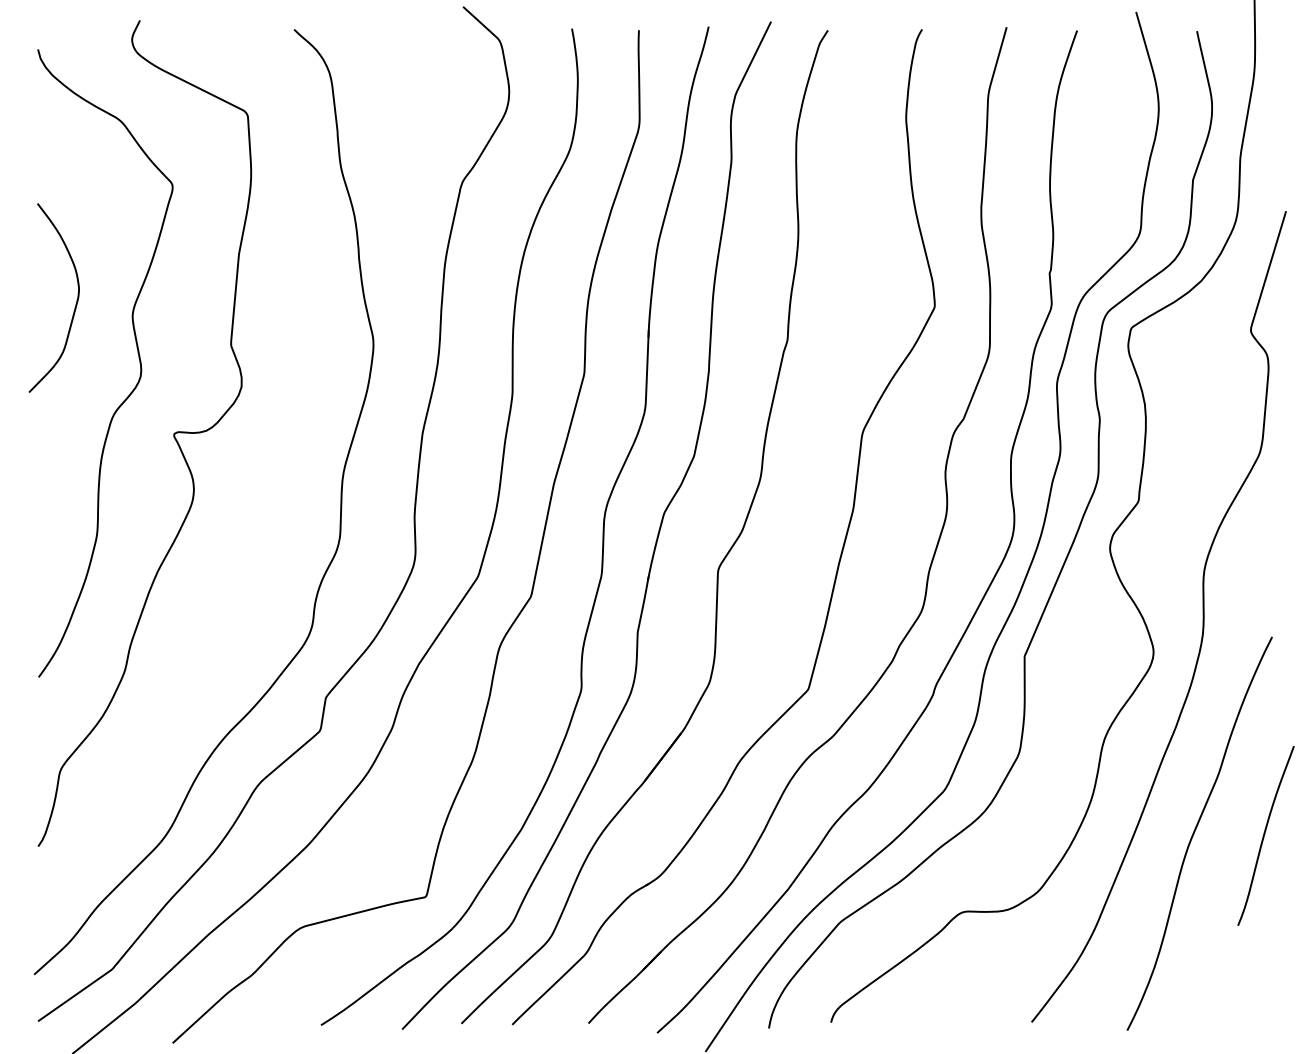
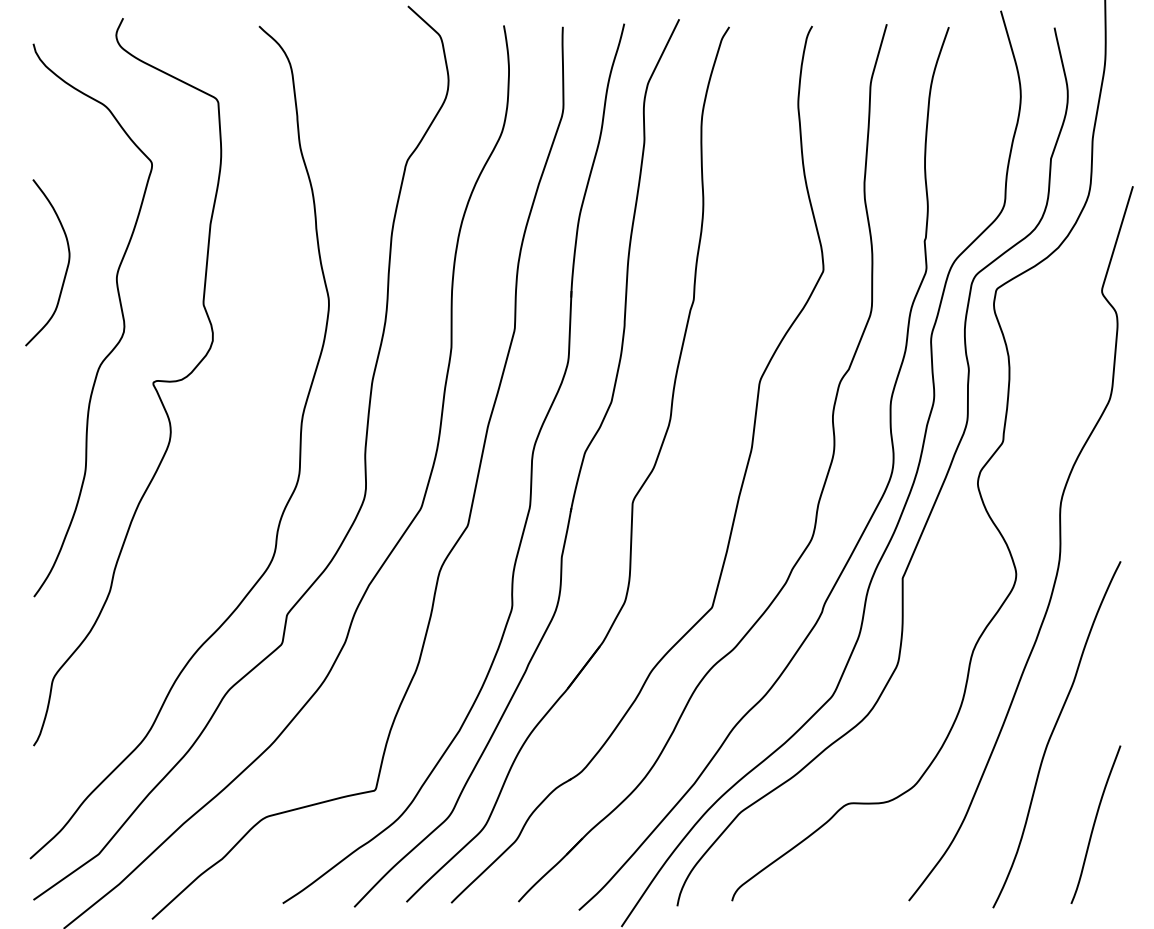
curve: (1265, 834) -> (1095, 823), moved

